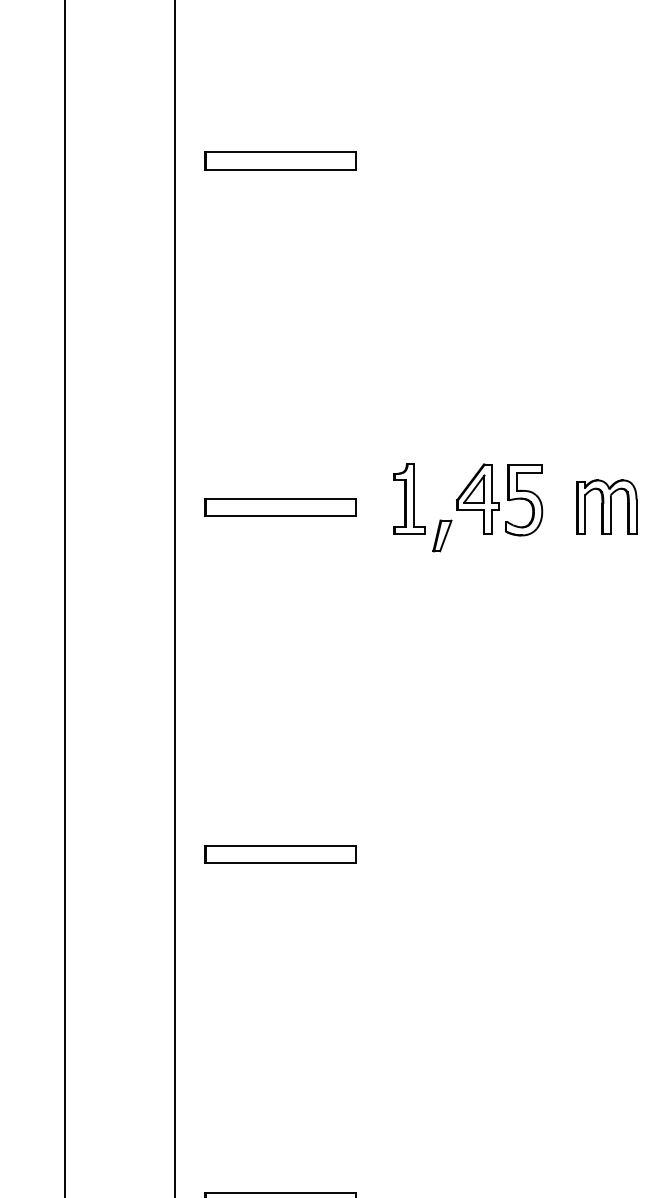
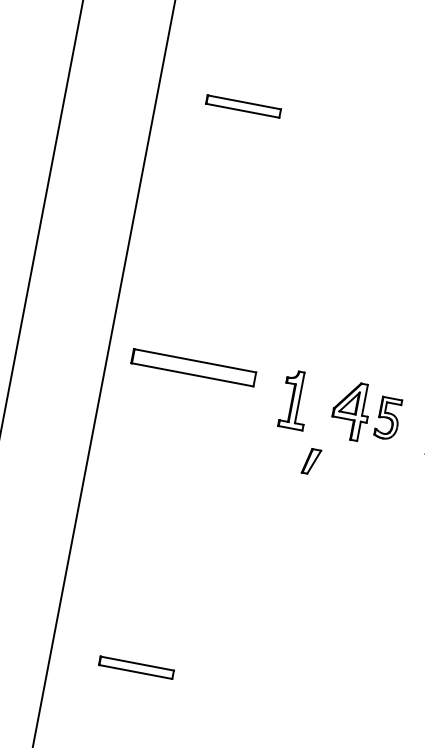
part: (280, 160) -> (243, 106), size x0.6
part: (524, 500) -> (388, 418), size x0.7
part: (280, 507) -> (193, 367), moved
part: (442, 535) -> (311, 461), moved
part: (280, 854) -> (136, 667), size x0.6

